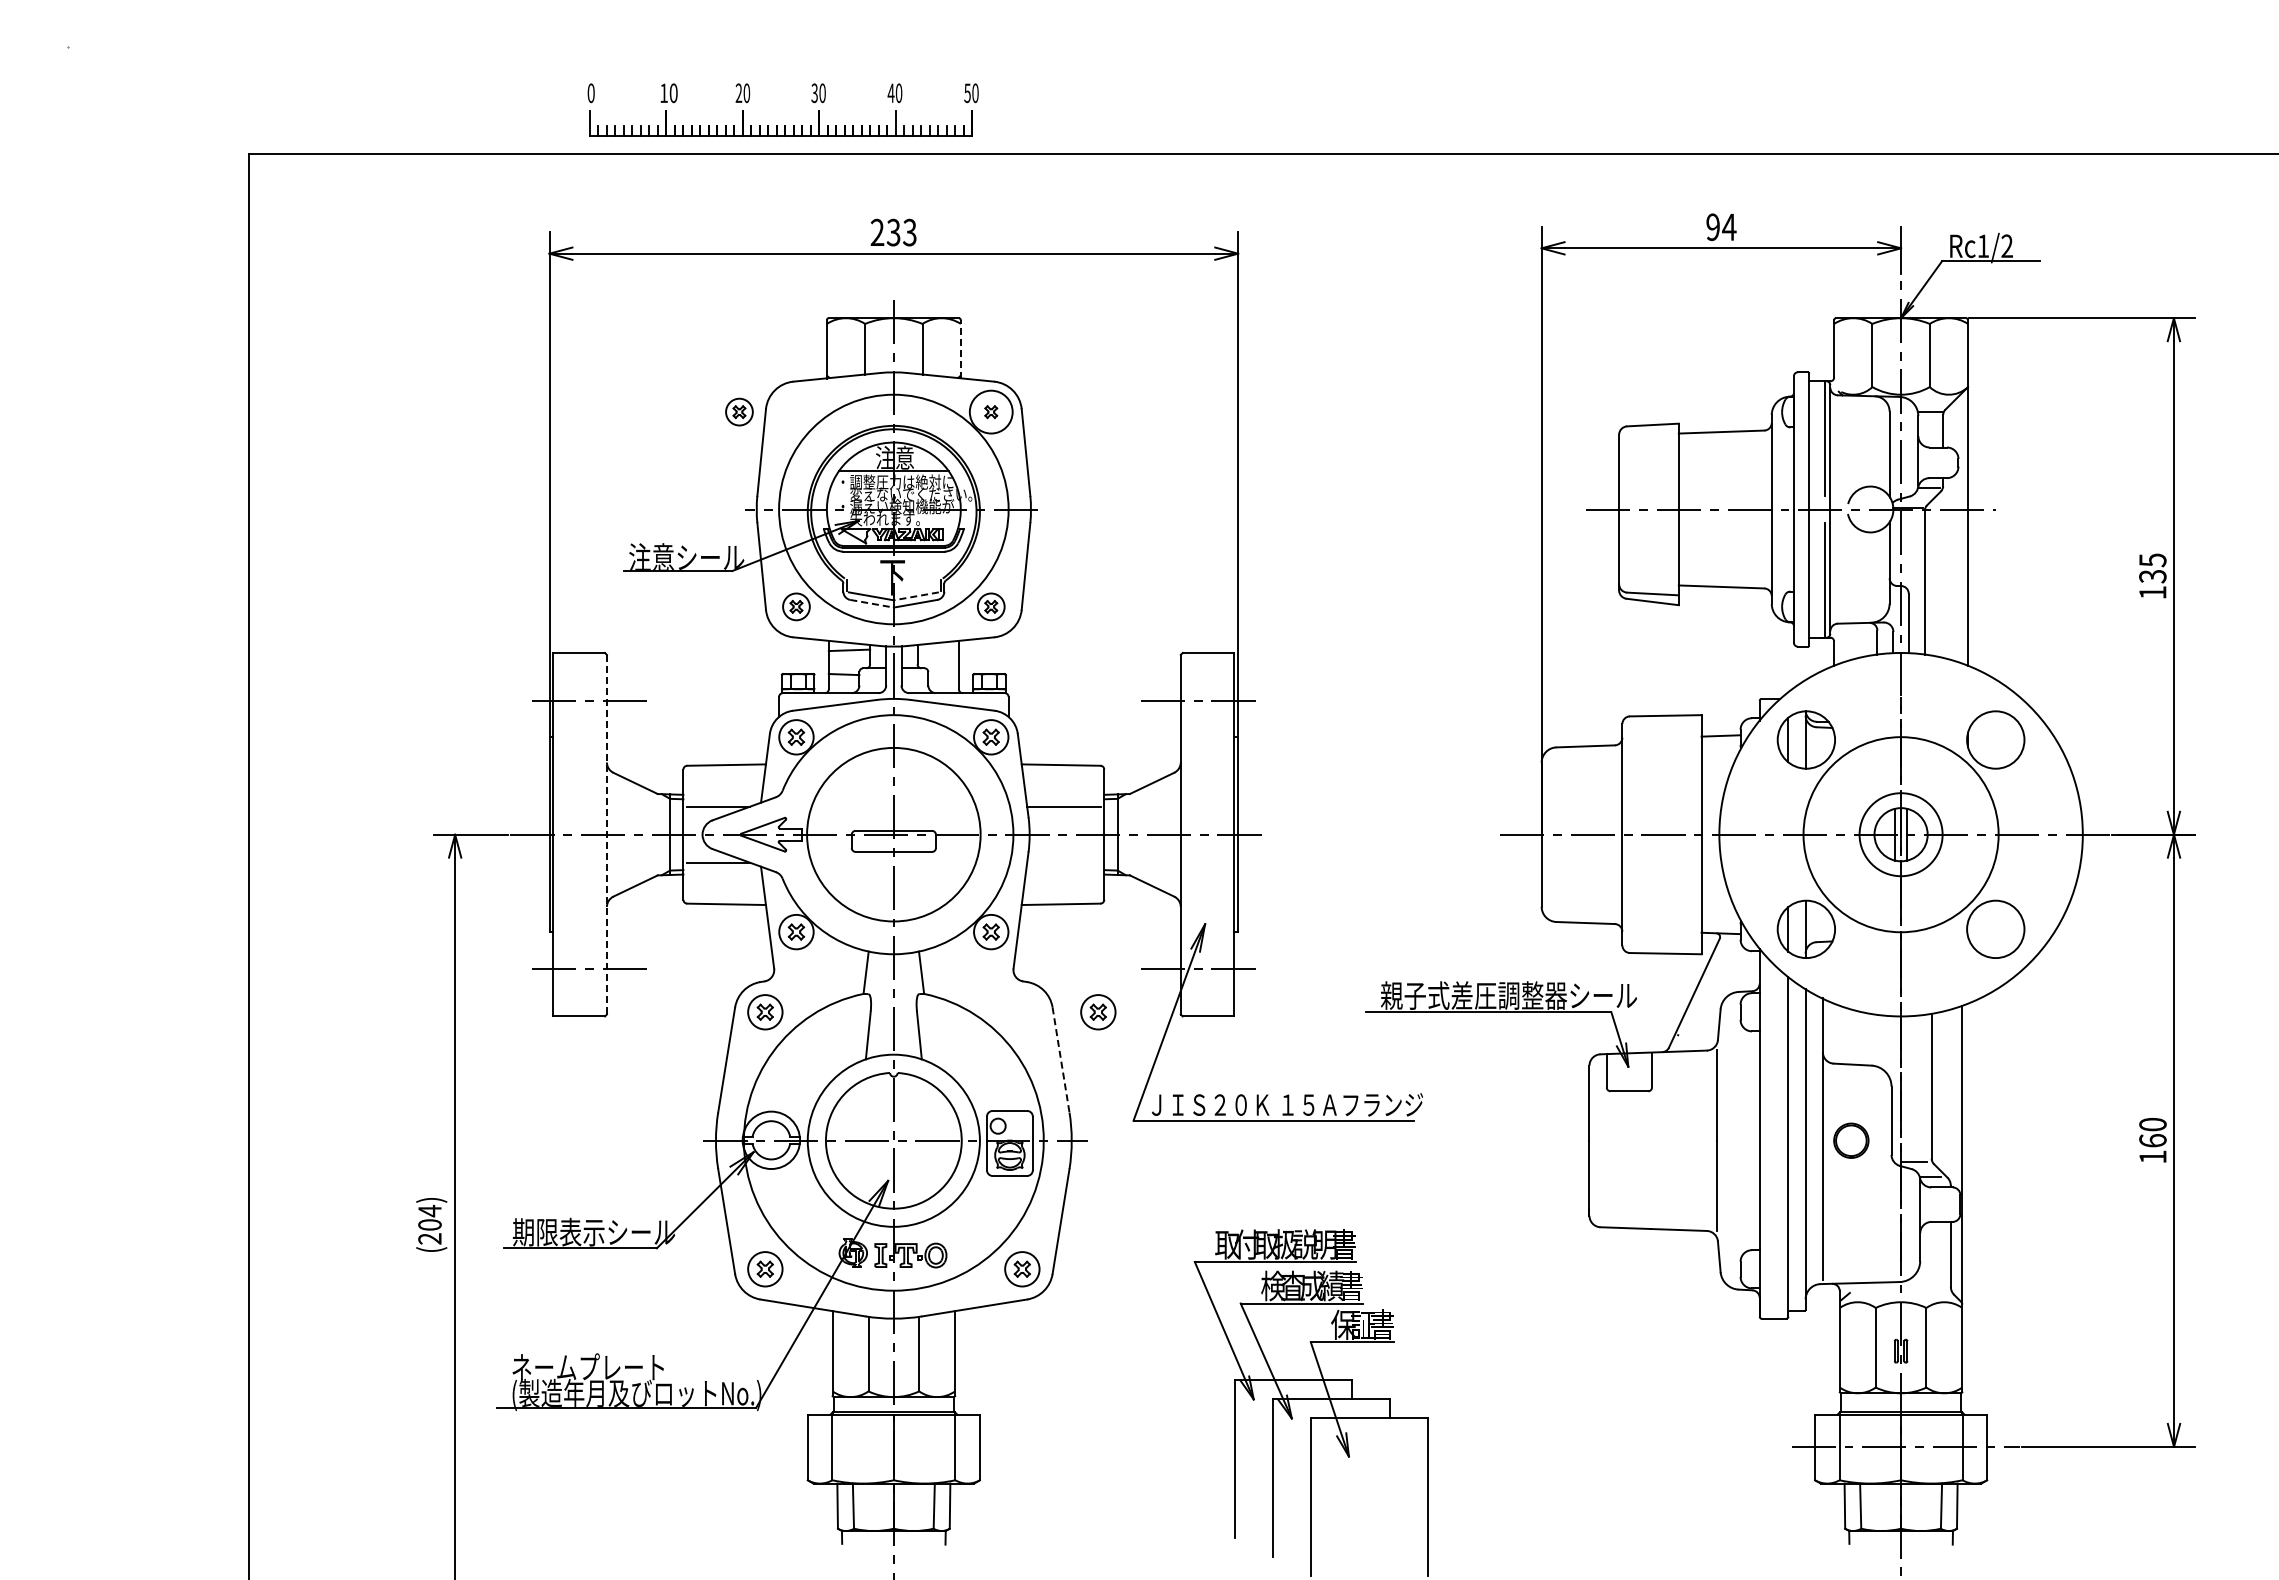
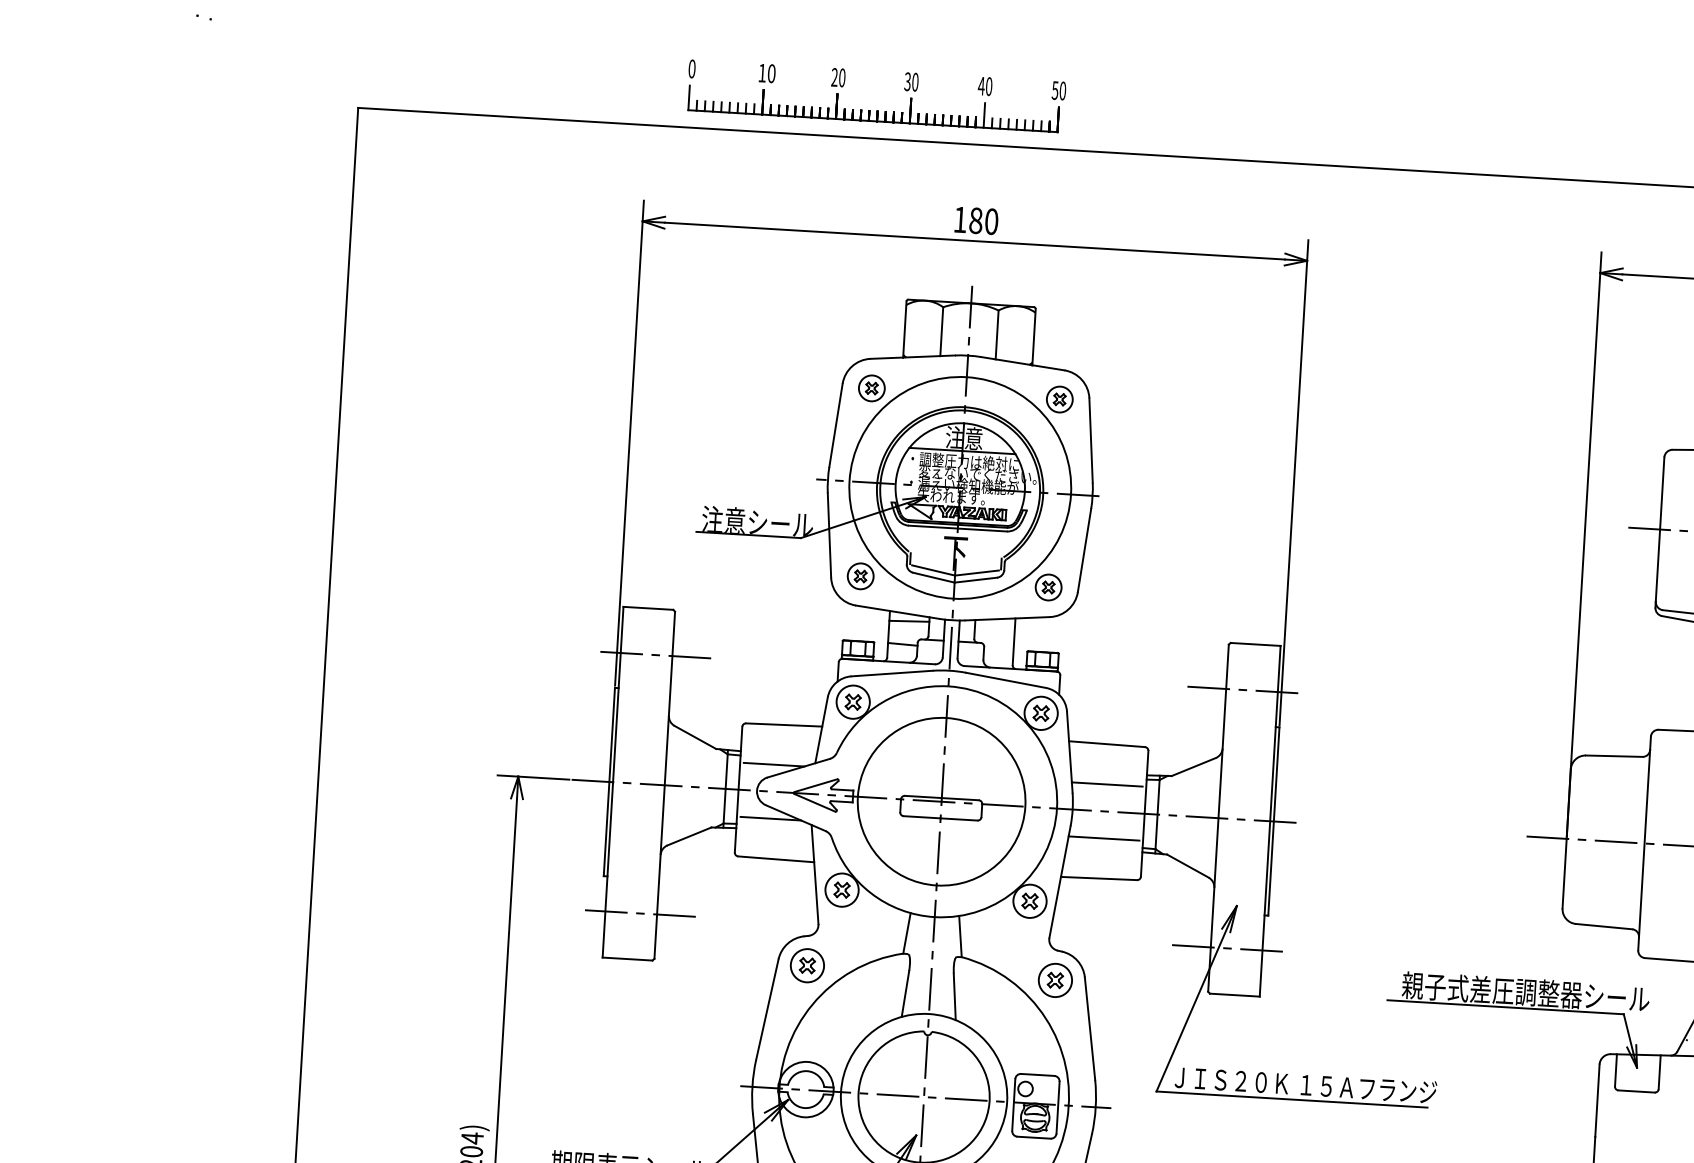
text: (893, 232) -> (975, 220), 233 -> 180
line: (960, 348) -> (1033, 336), dashed -> solid
part: (739, 411) -> (871, 387), moved
circle: (990, 411) -> (1059, 398), size x0.62
line: (916, 596) -> (977, 573), dashed -> solid
line: (872, 603) -> (934, 577), dashed -> solid
line: (606, 834) -> (664, 785), dashed -> solid
line: (1063, 862) -> (1103, 838), added
part: (1098, 1012) -> (1055, 980), moved
line: (1061, 1060) -> (1090, 1029), dashed -> solid

